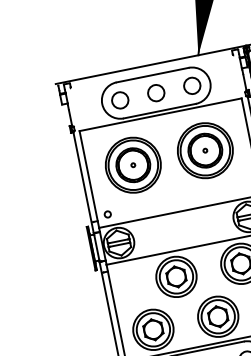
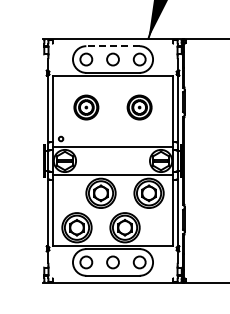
line: (153, 75) -> (113, 46), solid -> dashed
part: (205, 150) -> (139, 107), size x0.6
part: (133, 165) -> (86, 107), size x0.6

